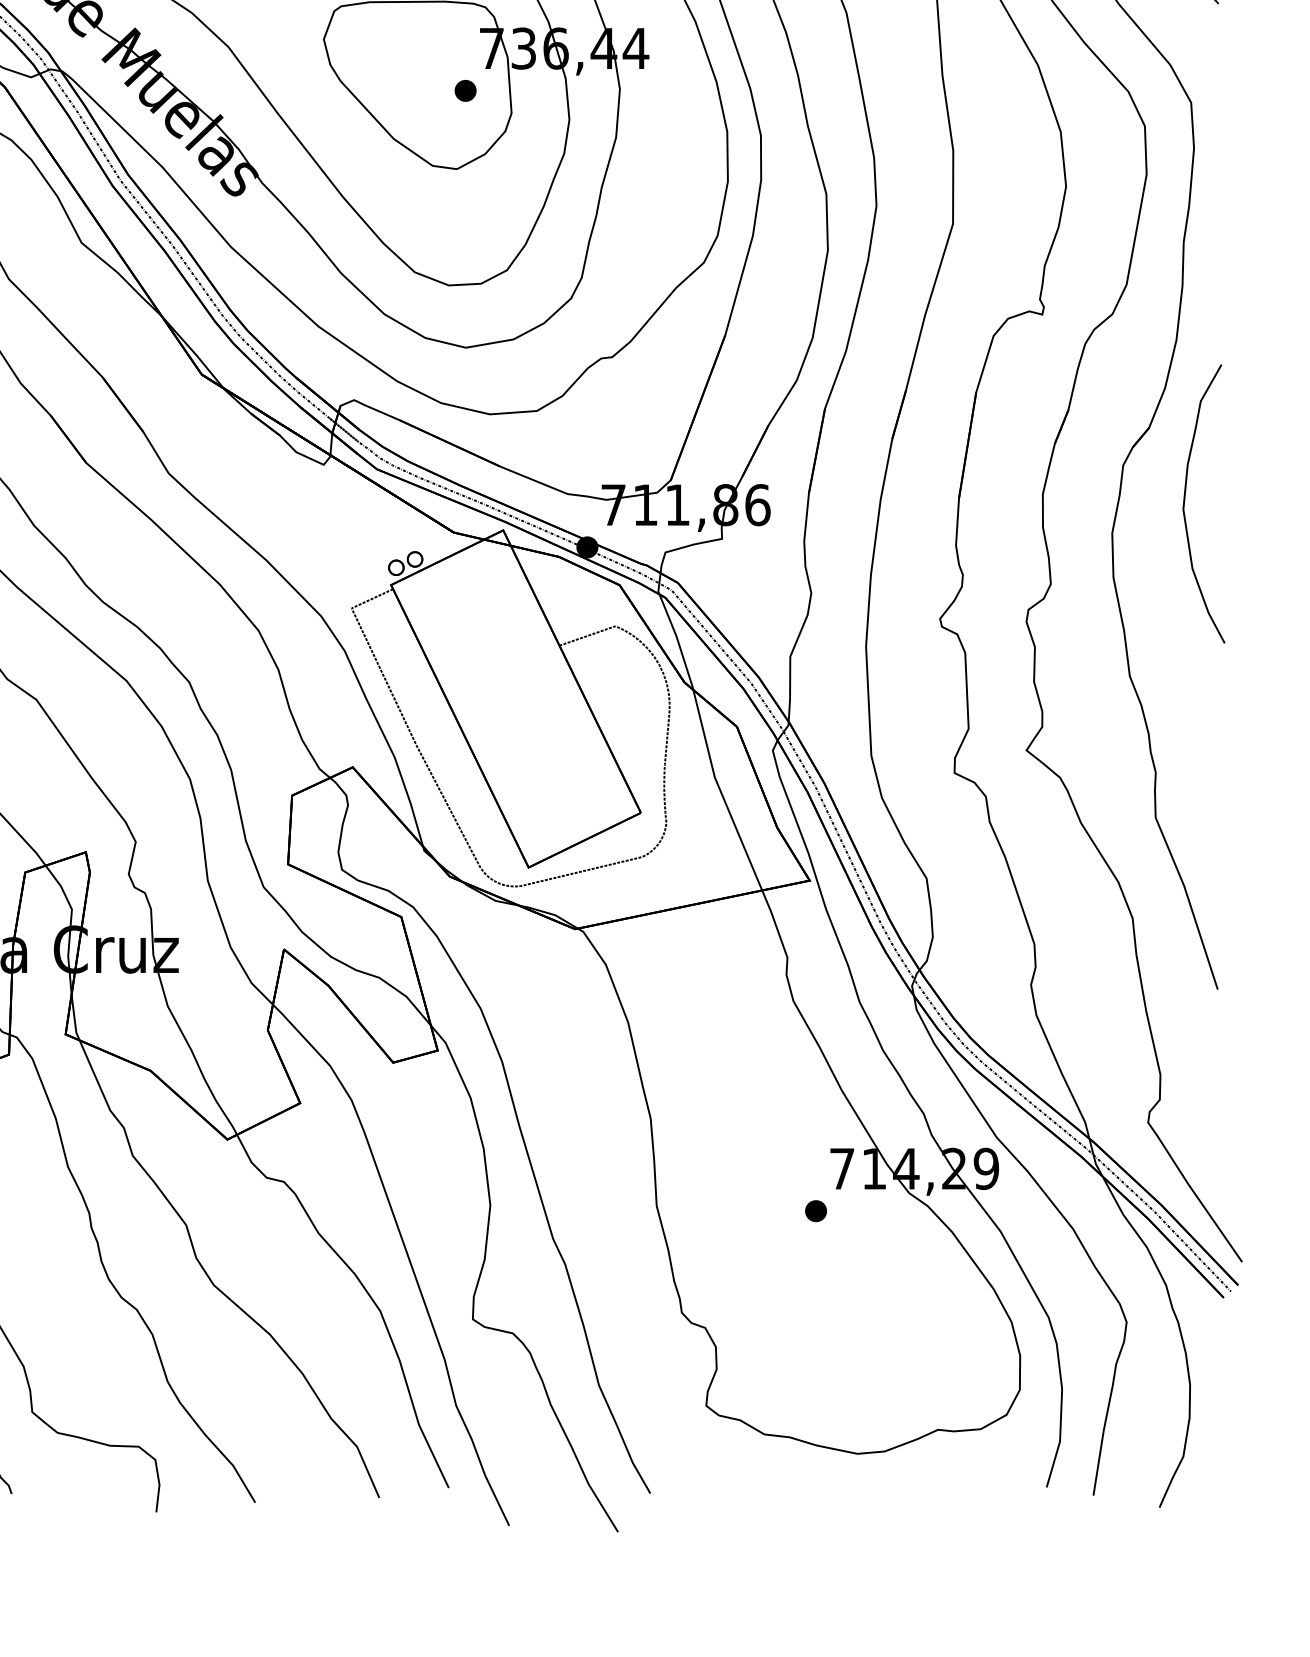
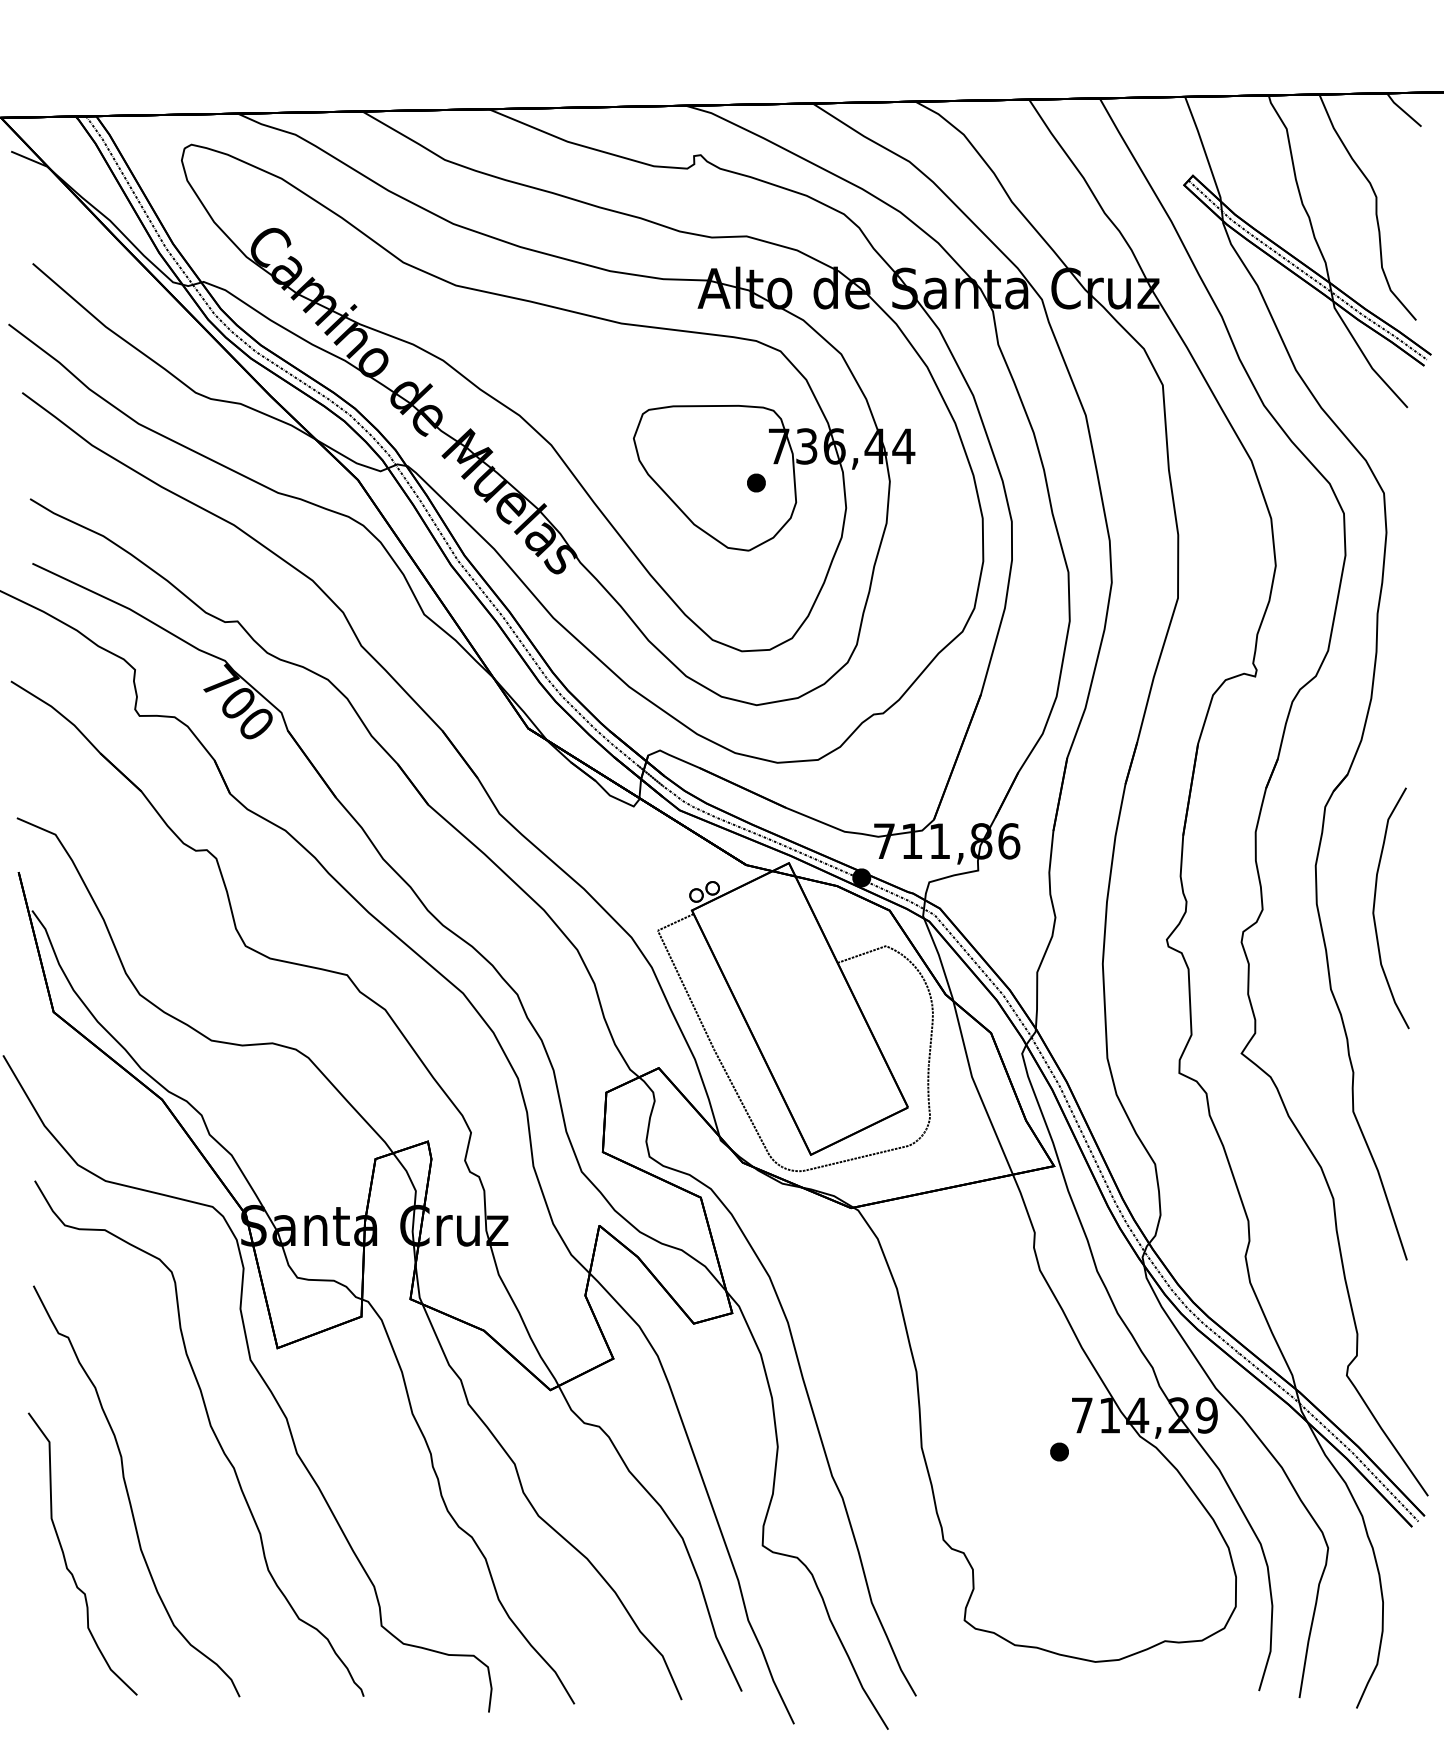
curve: (1185, 498) -> (1375, 903), moved

